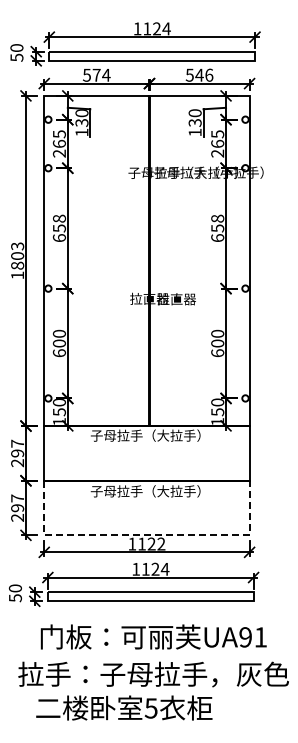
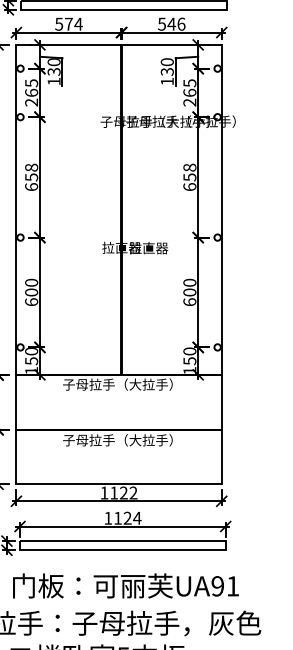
line: (146, 535) -> (118, 484), dashed -> solid

